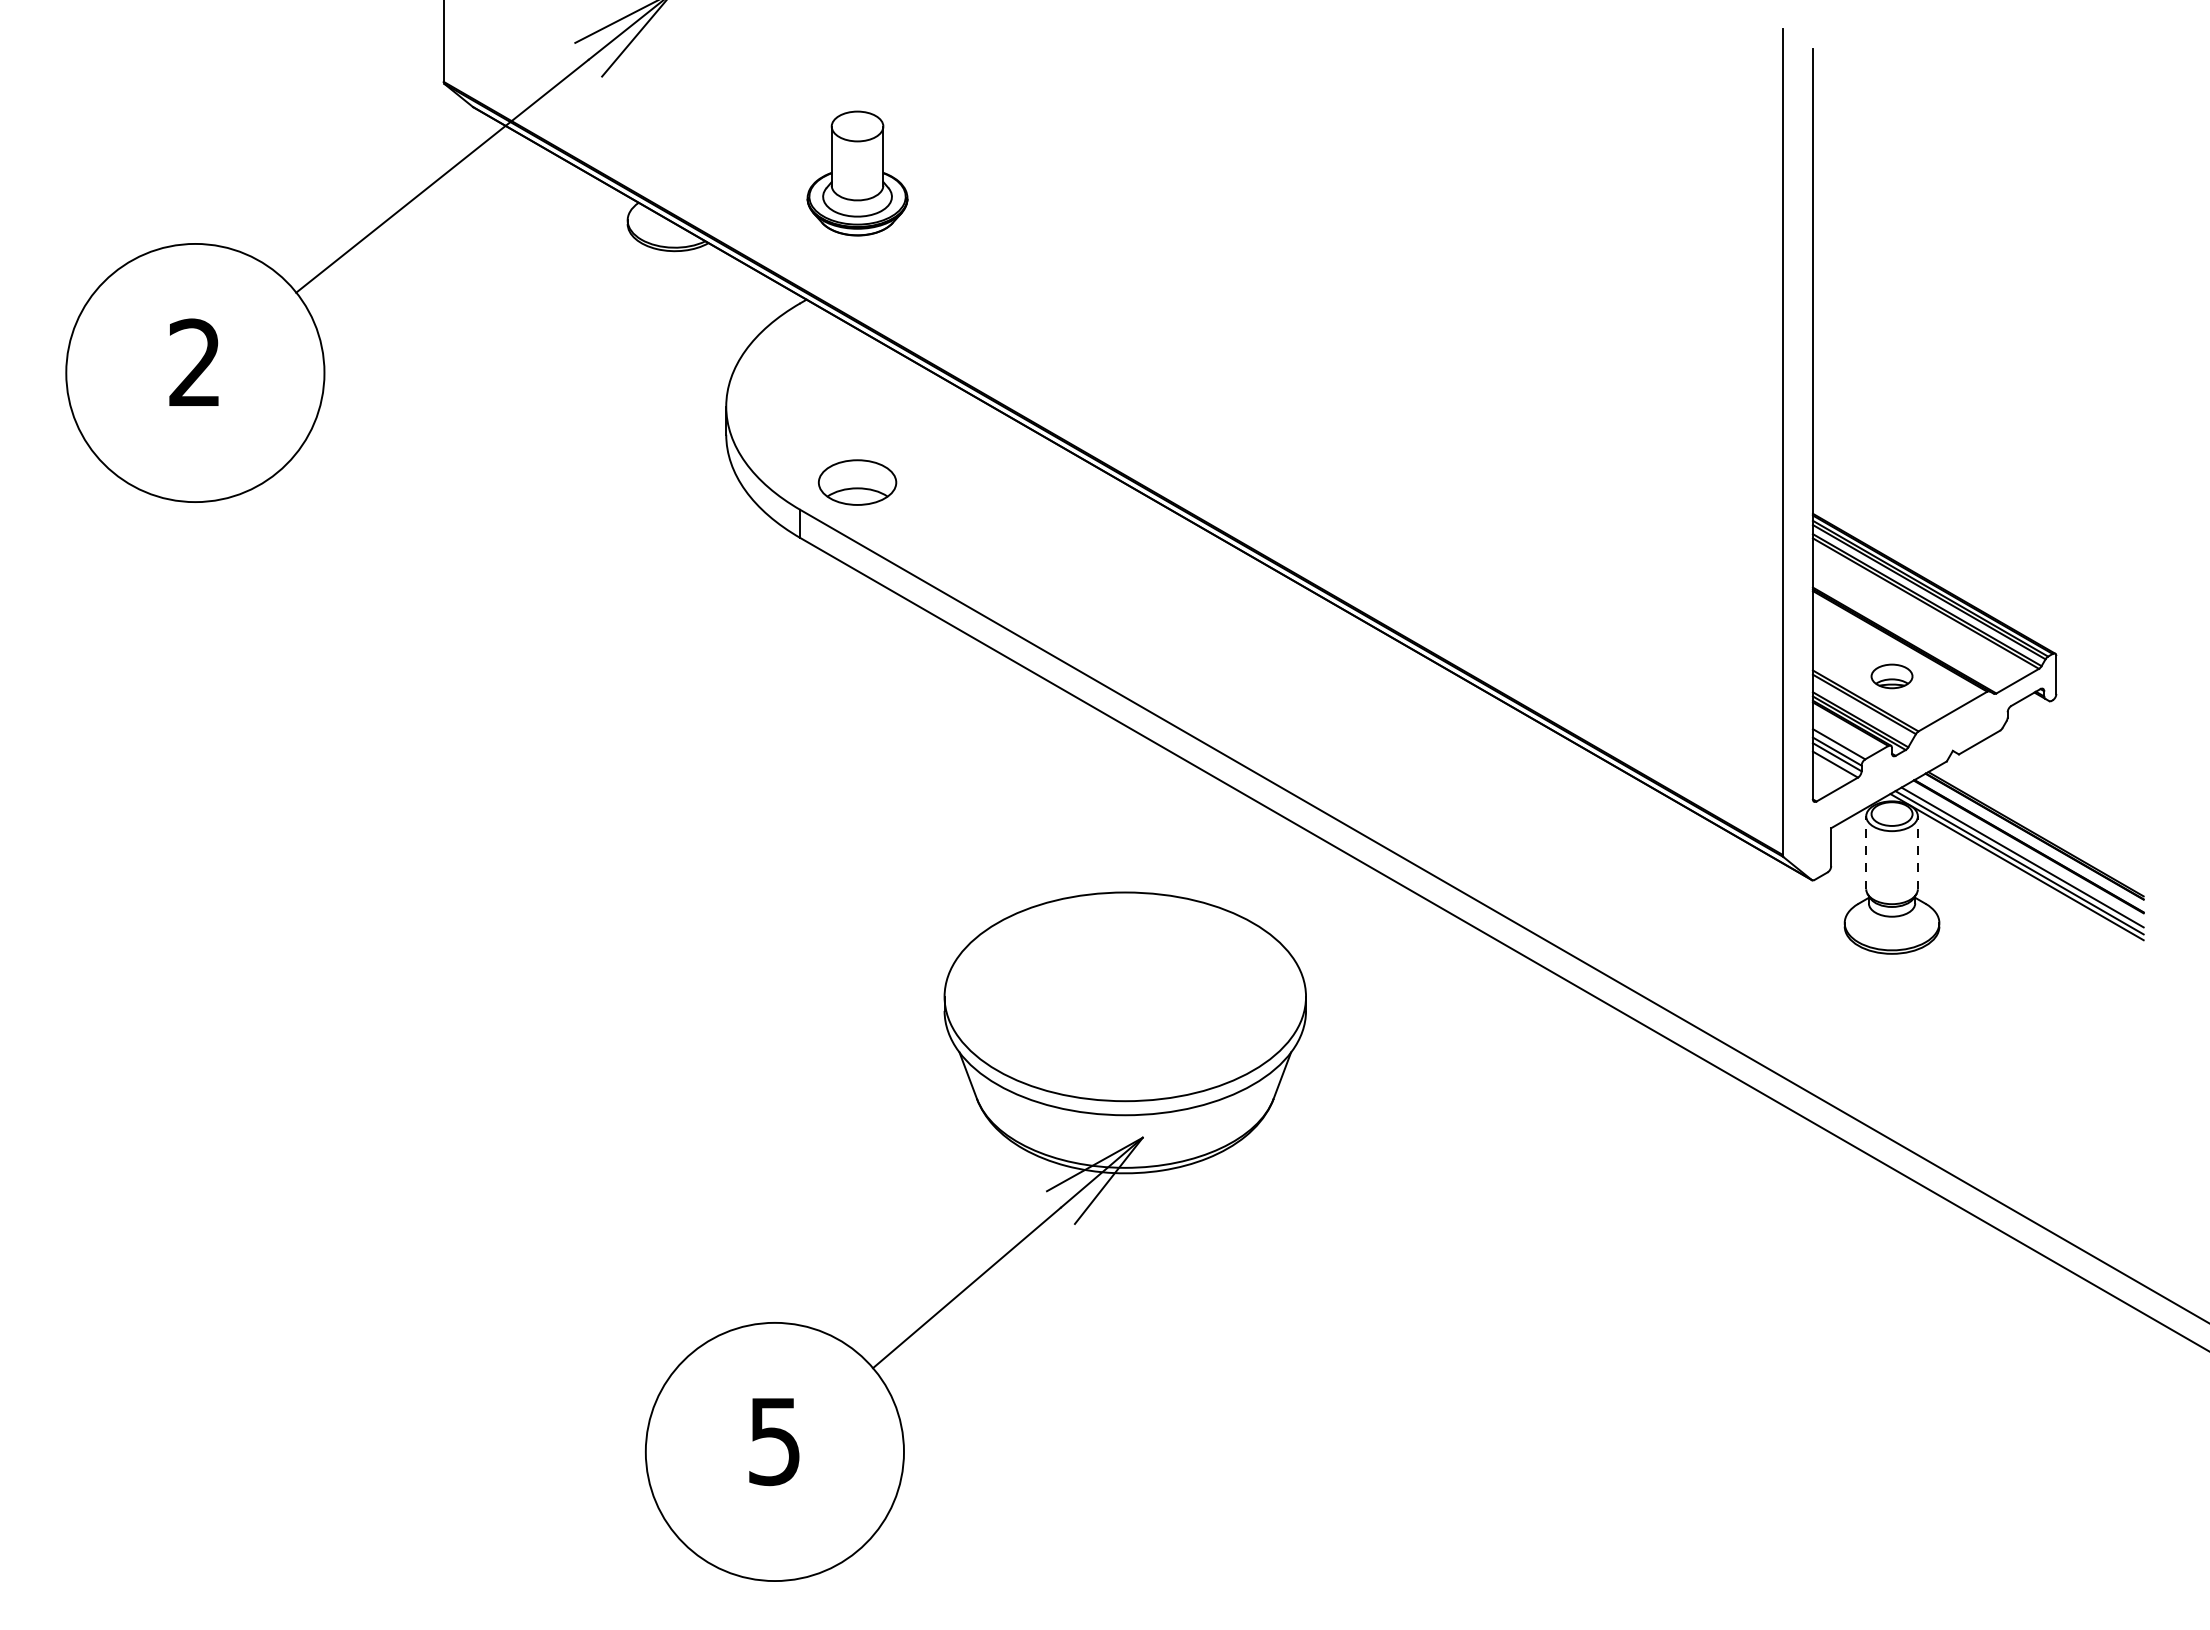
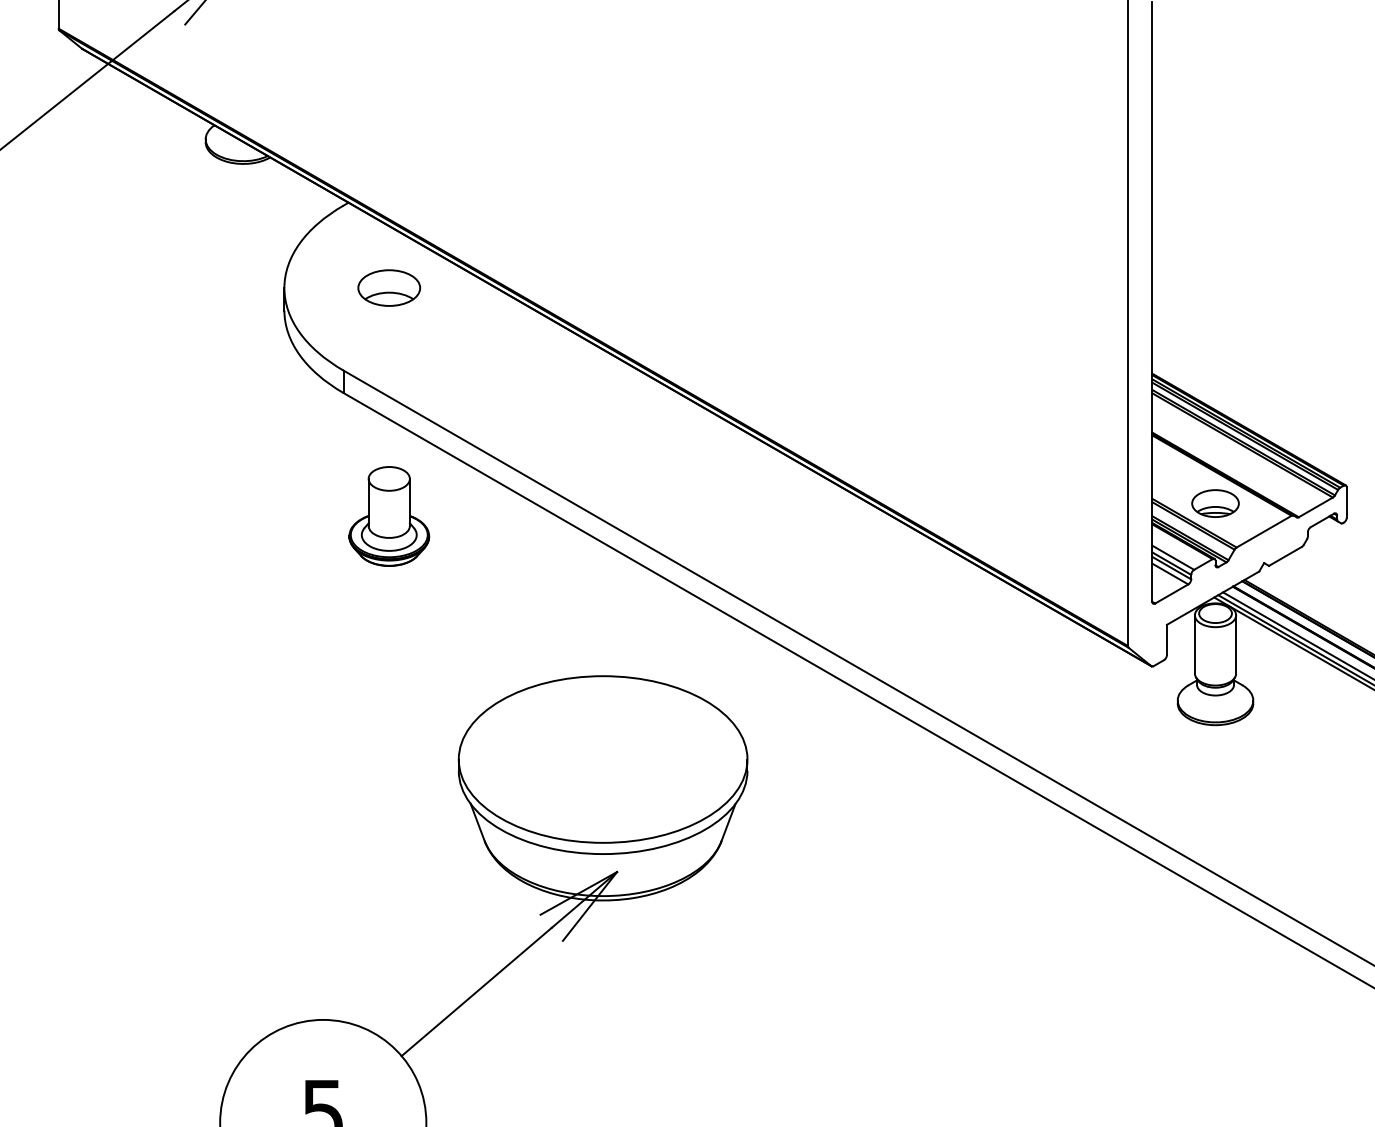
part: (857, 173) -> (389, 516), moved
part: (857, 482) -> (389, 288), moved
part: (1891, 676) -> (1215, 503), size x1.43
line: (1866, 852) -> (1195, 644), dashed -> solid
line: (1917, 852) -> (1235, 644), dashed -> solid

